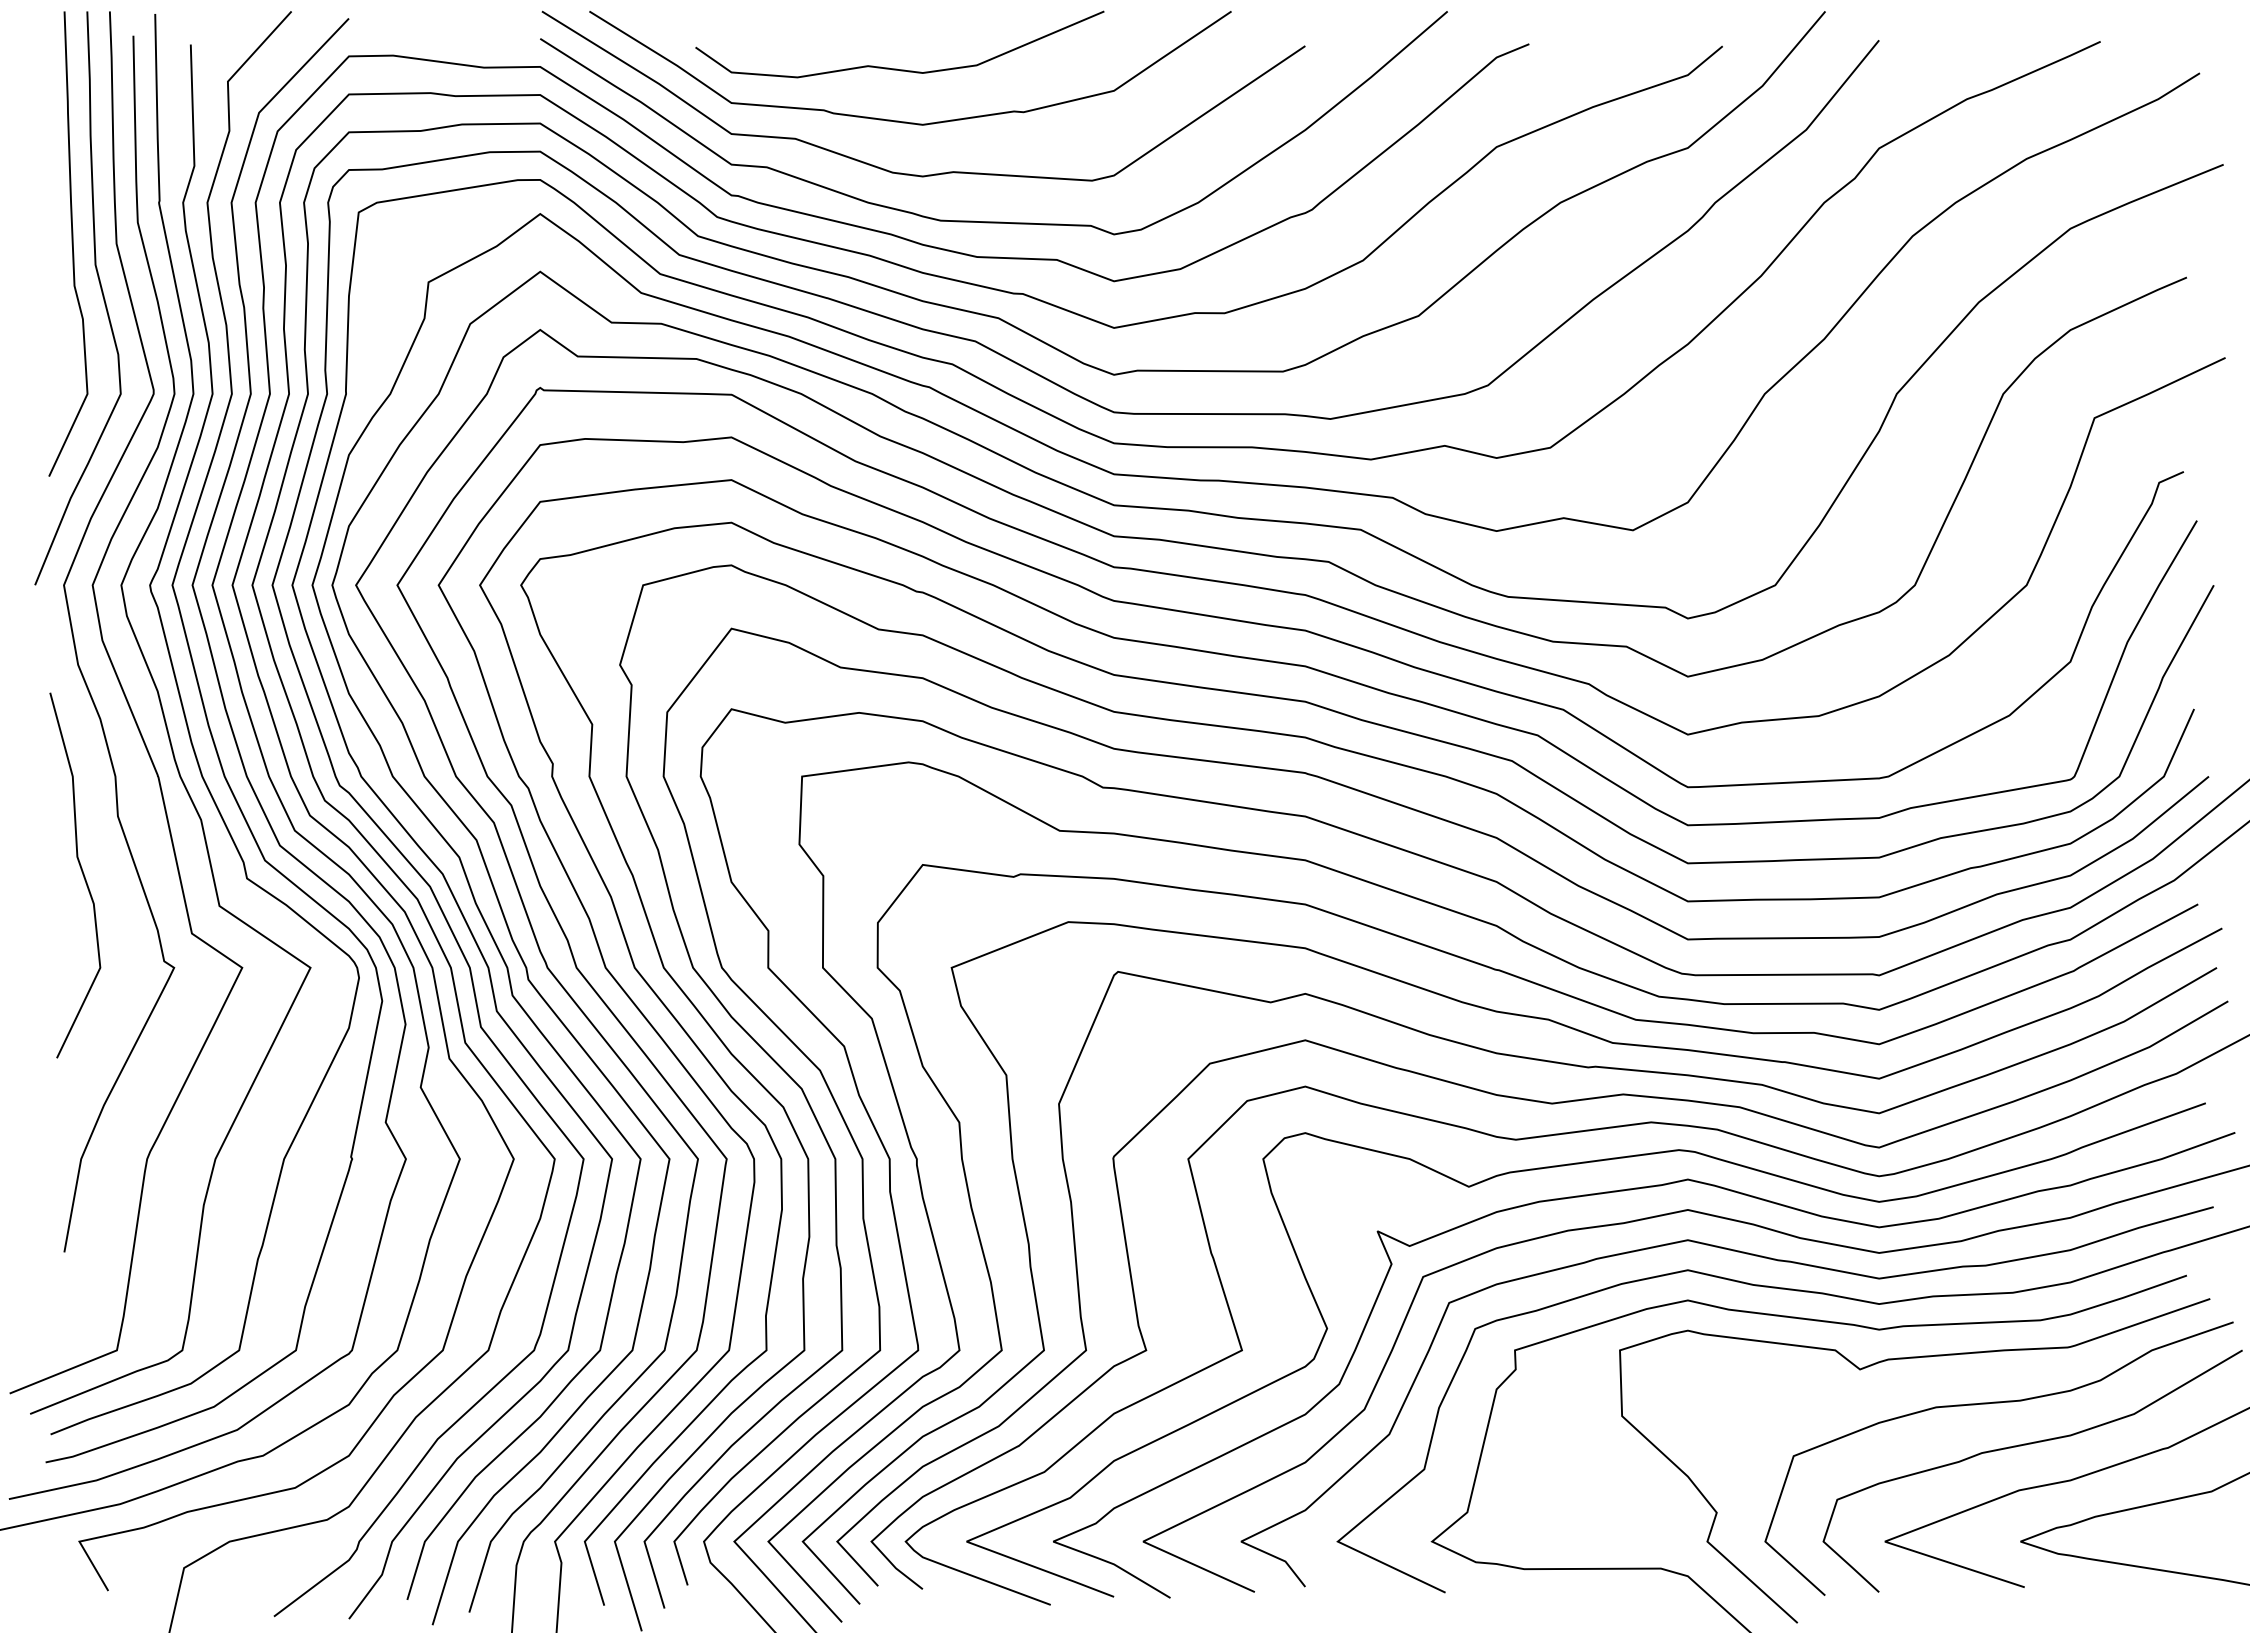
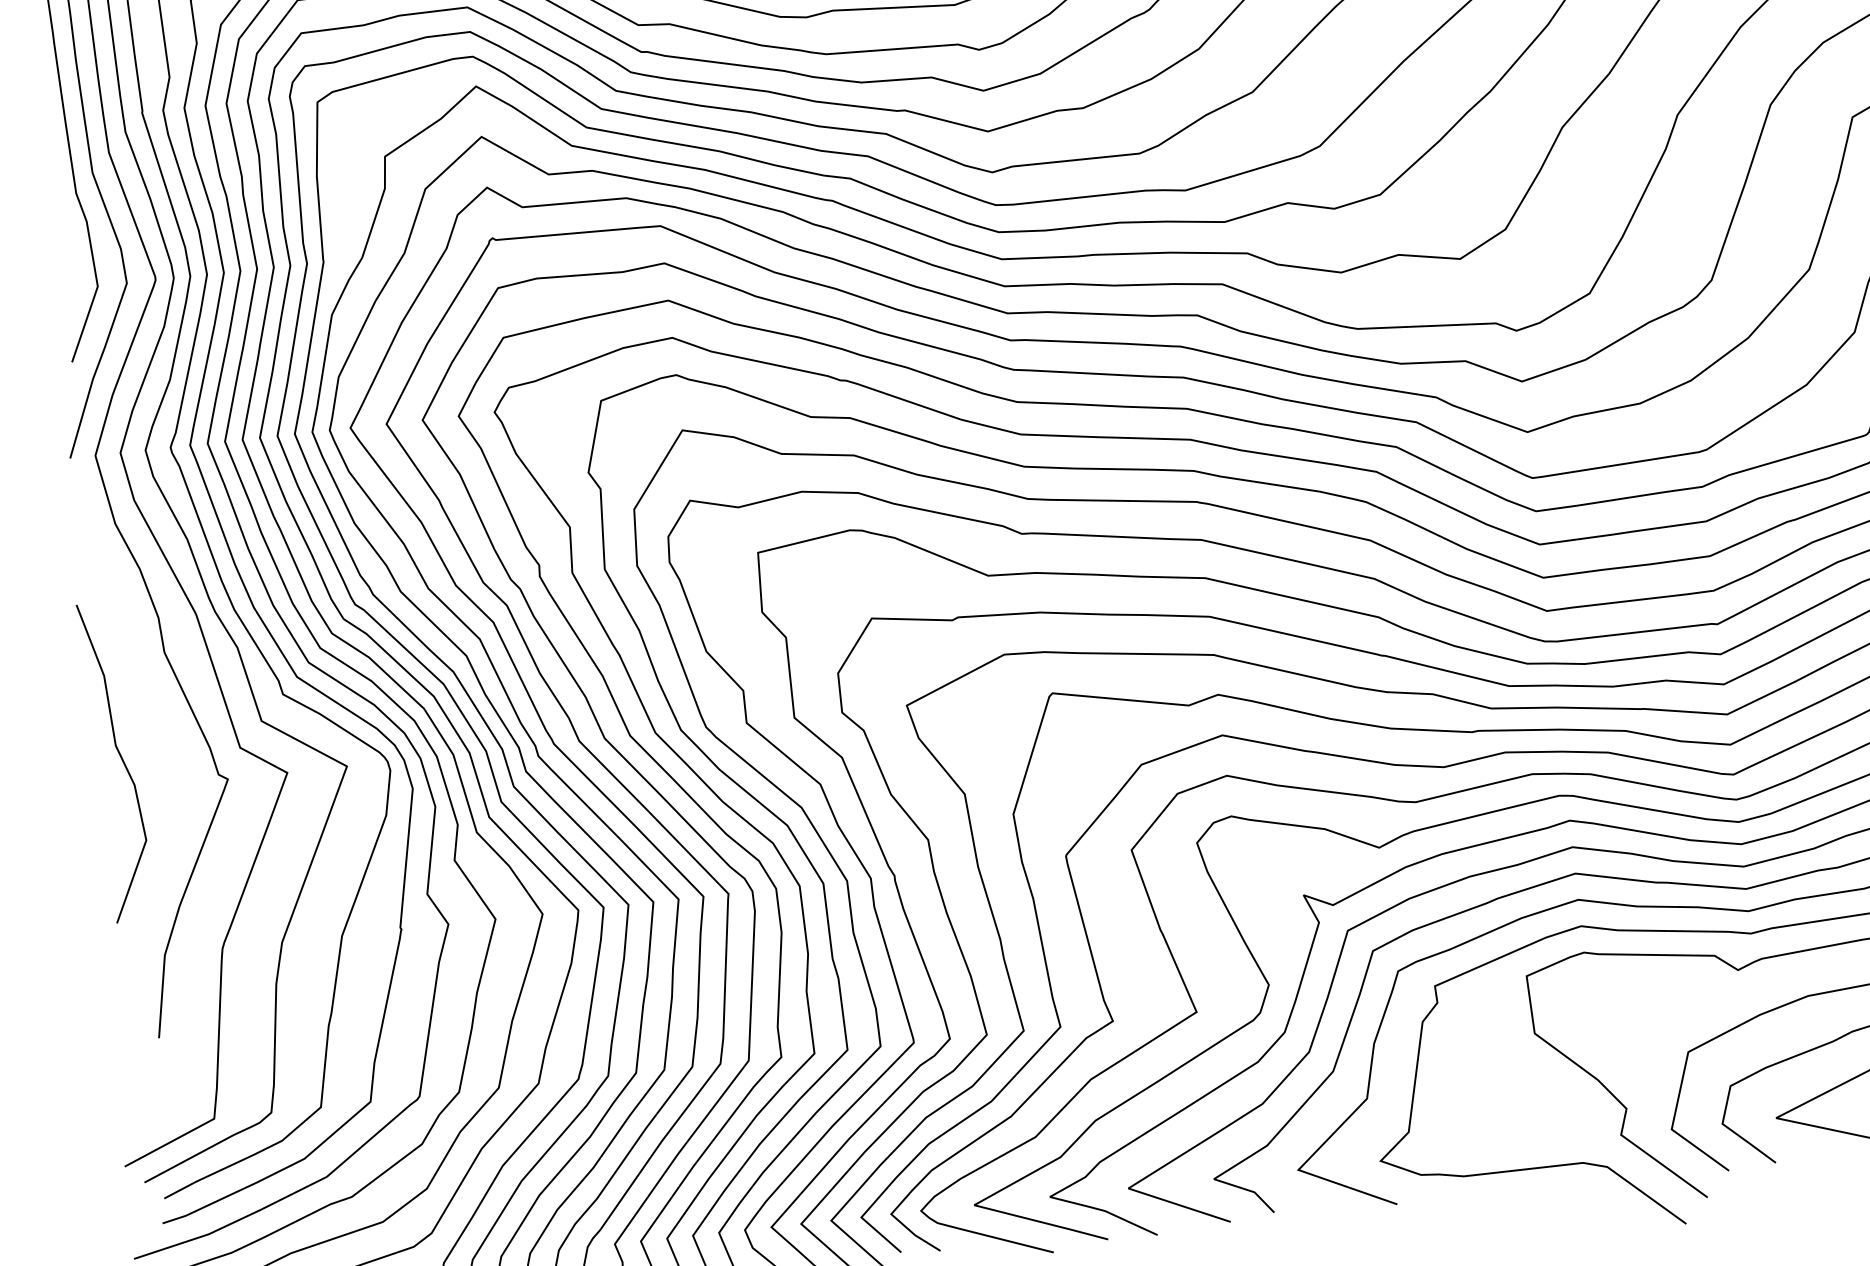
curve: (81, 872) -> (120, 758), moved

